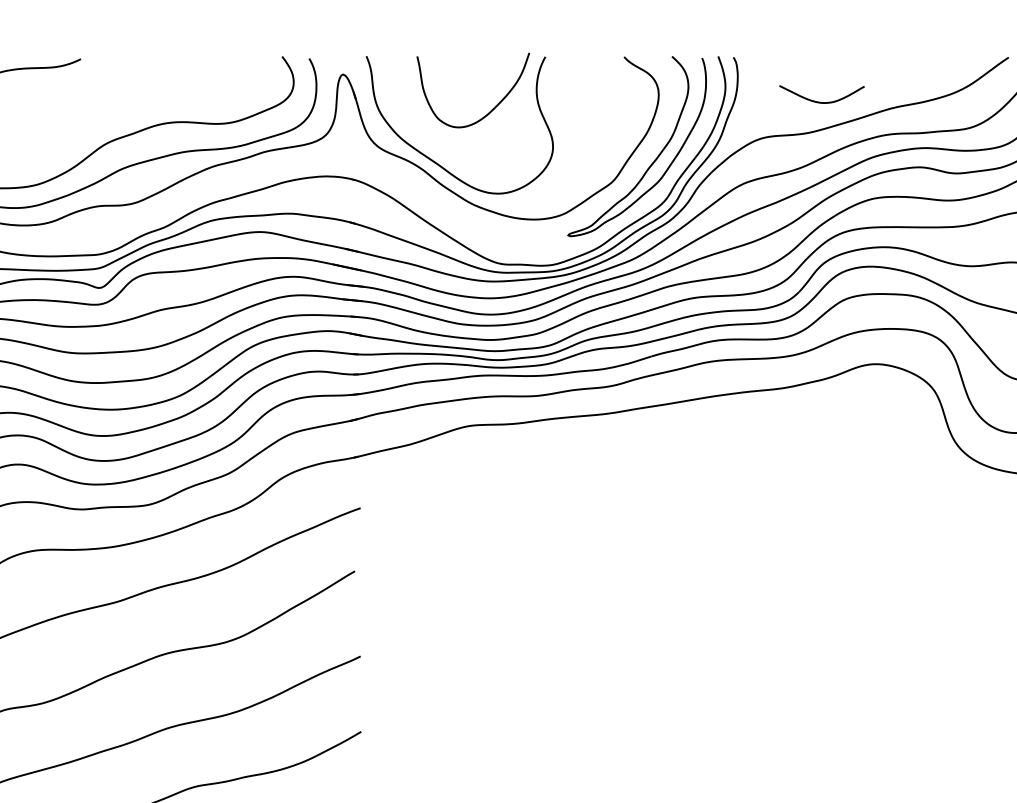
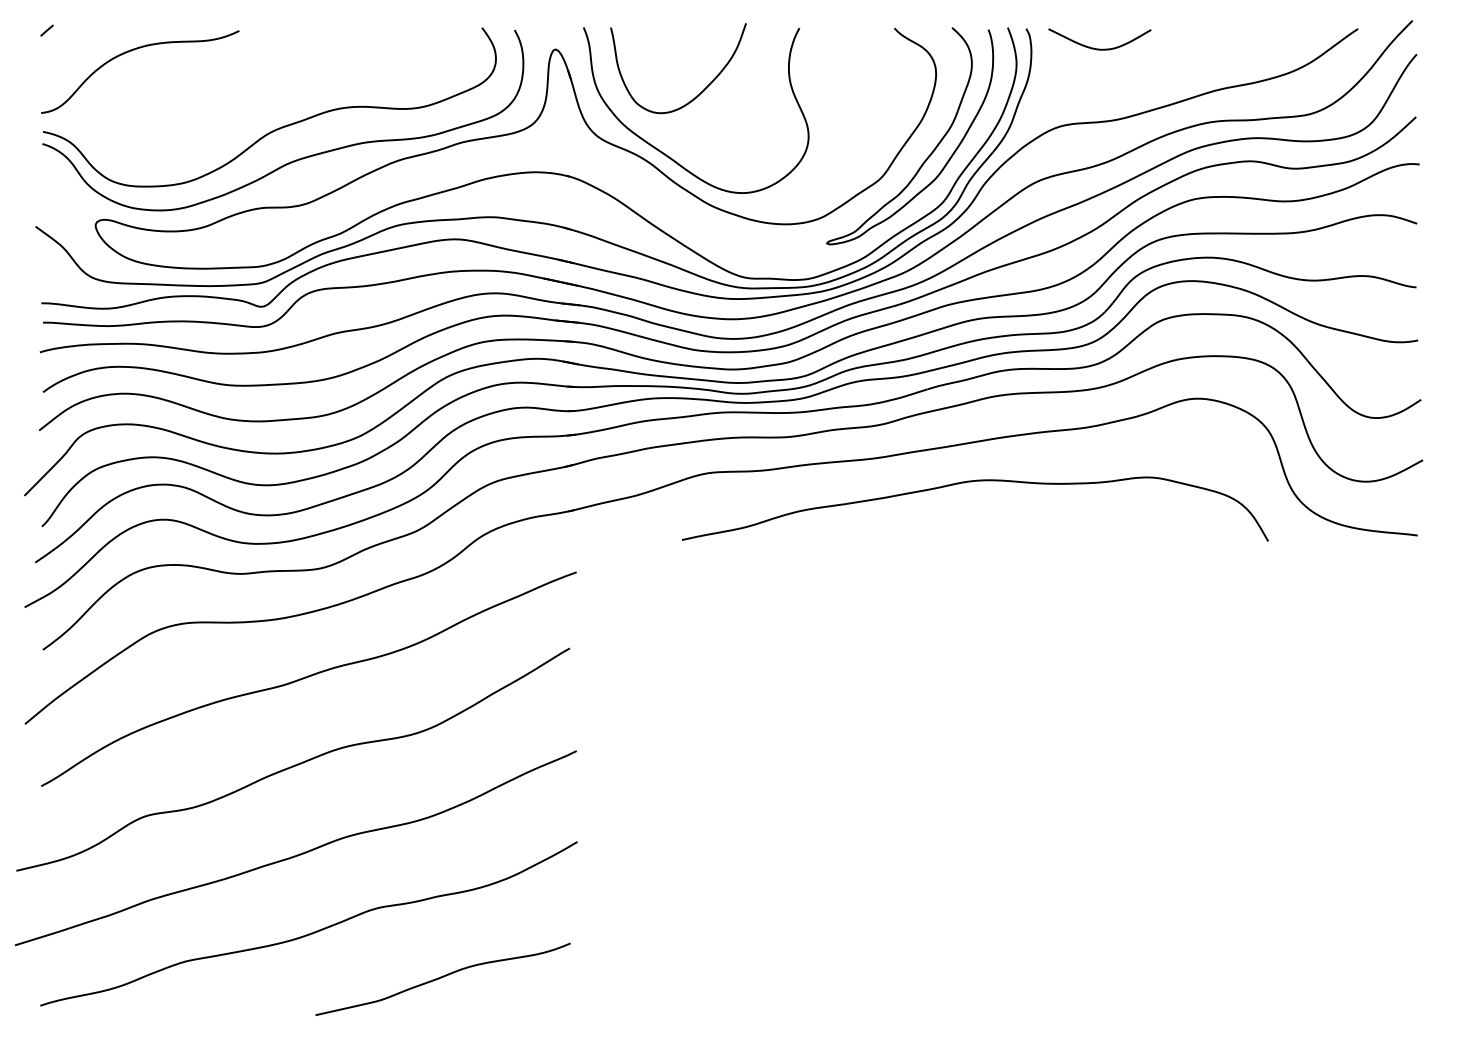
curve: (821, 101) -> (1099, 48), moved
curve: (488, 112) -> (696, 95), moved
curve: (688, 433) -> (972, 482), added

